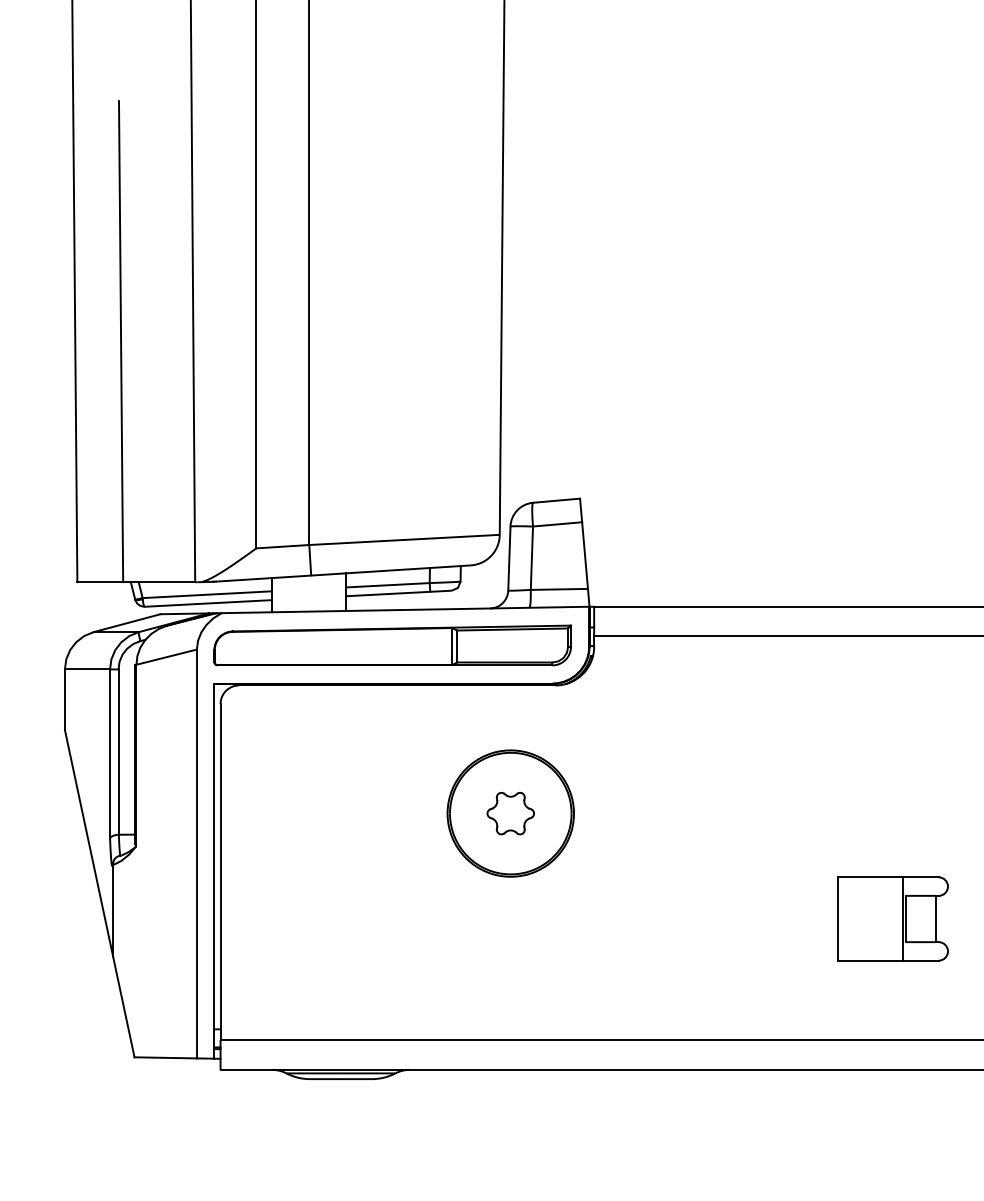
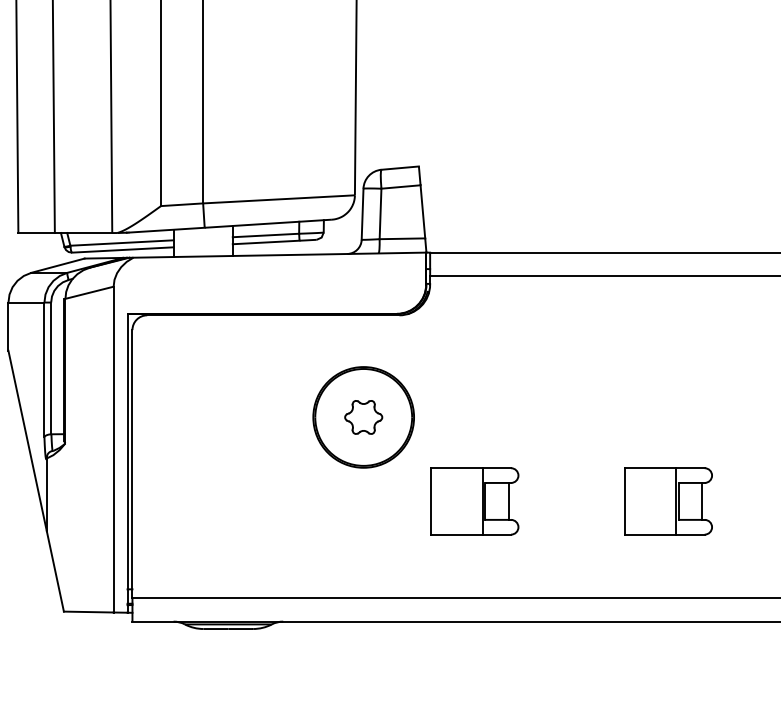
part: (392, 645) -> (269, 283), removed
part: (649, 918) -> (474, 501), added

